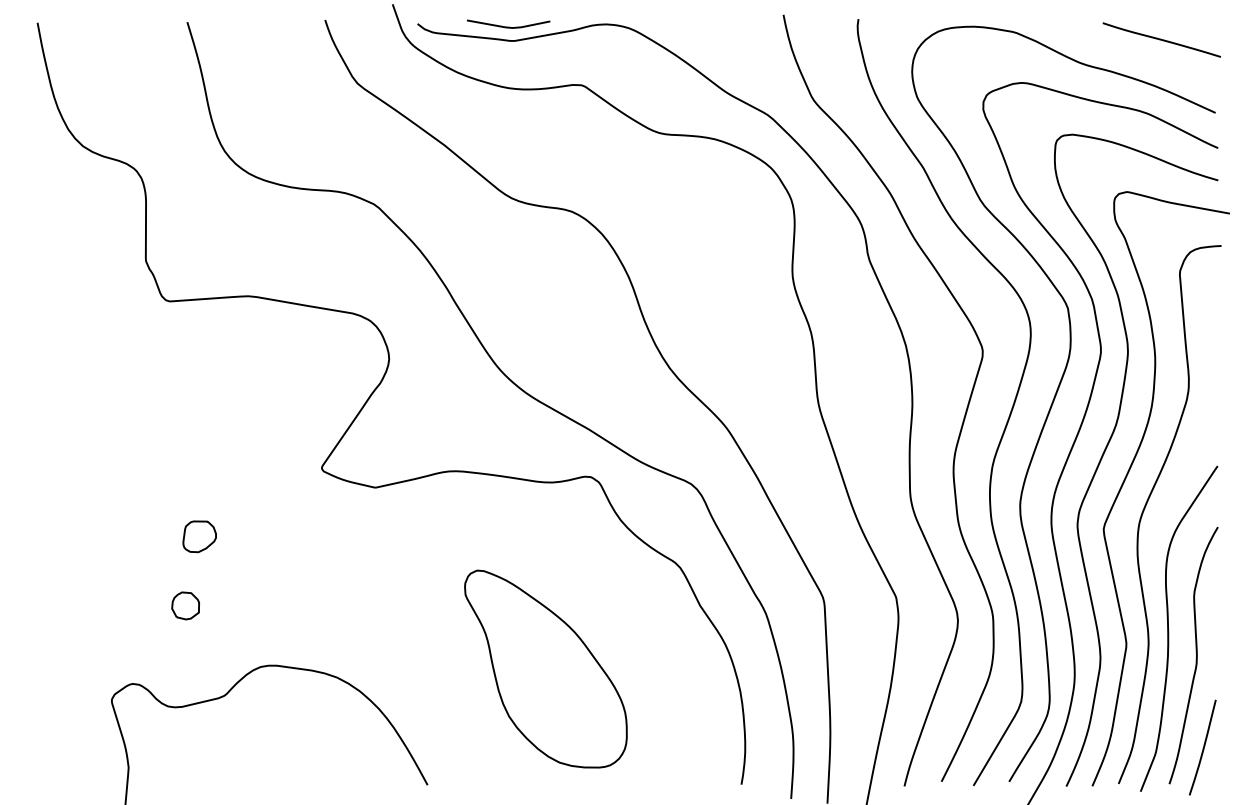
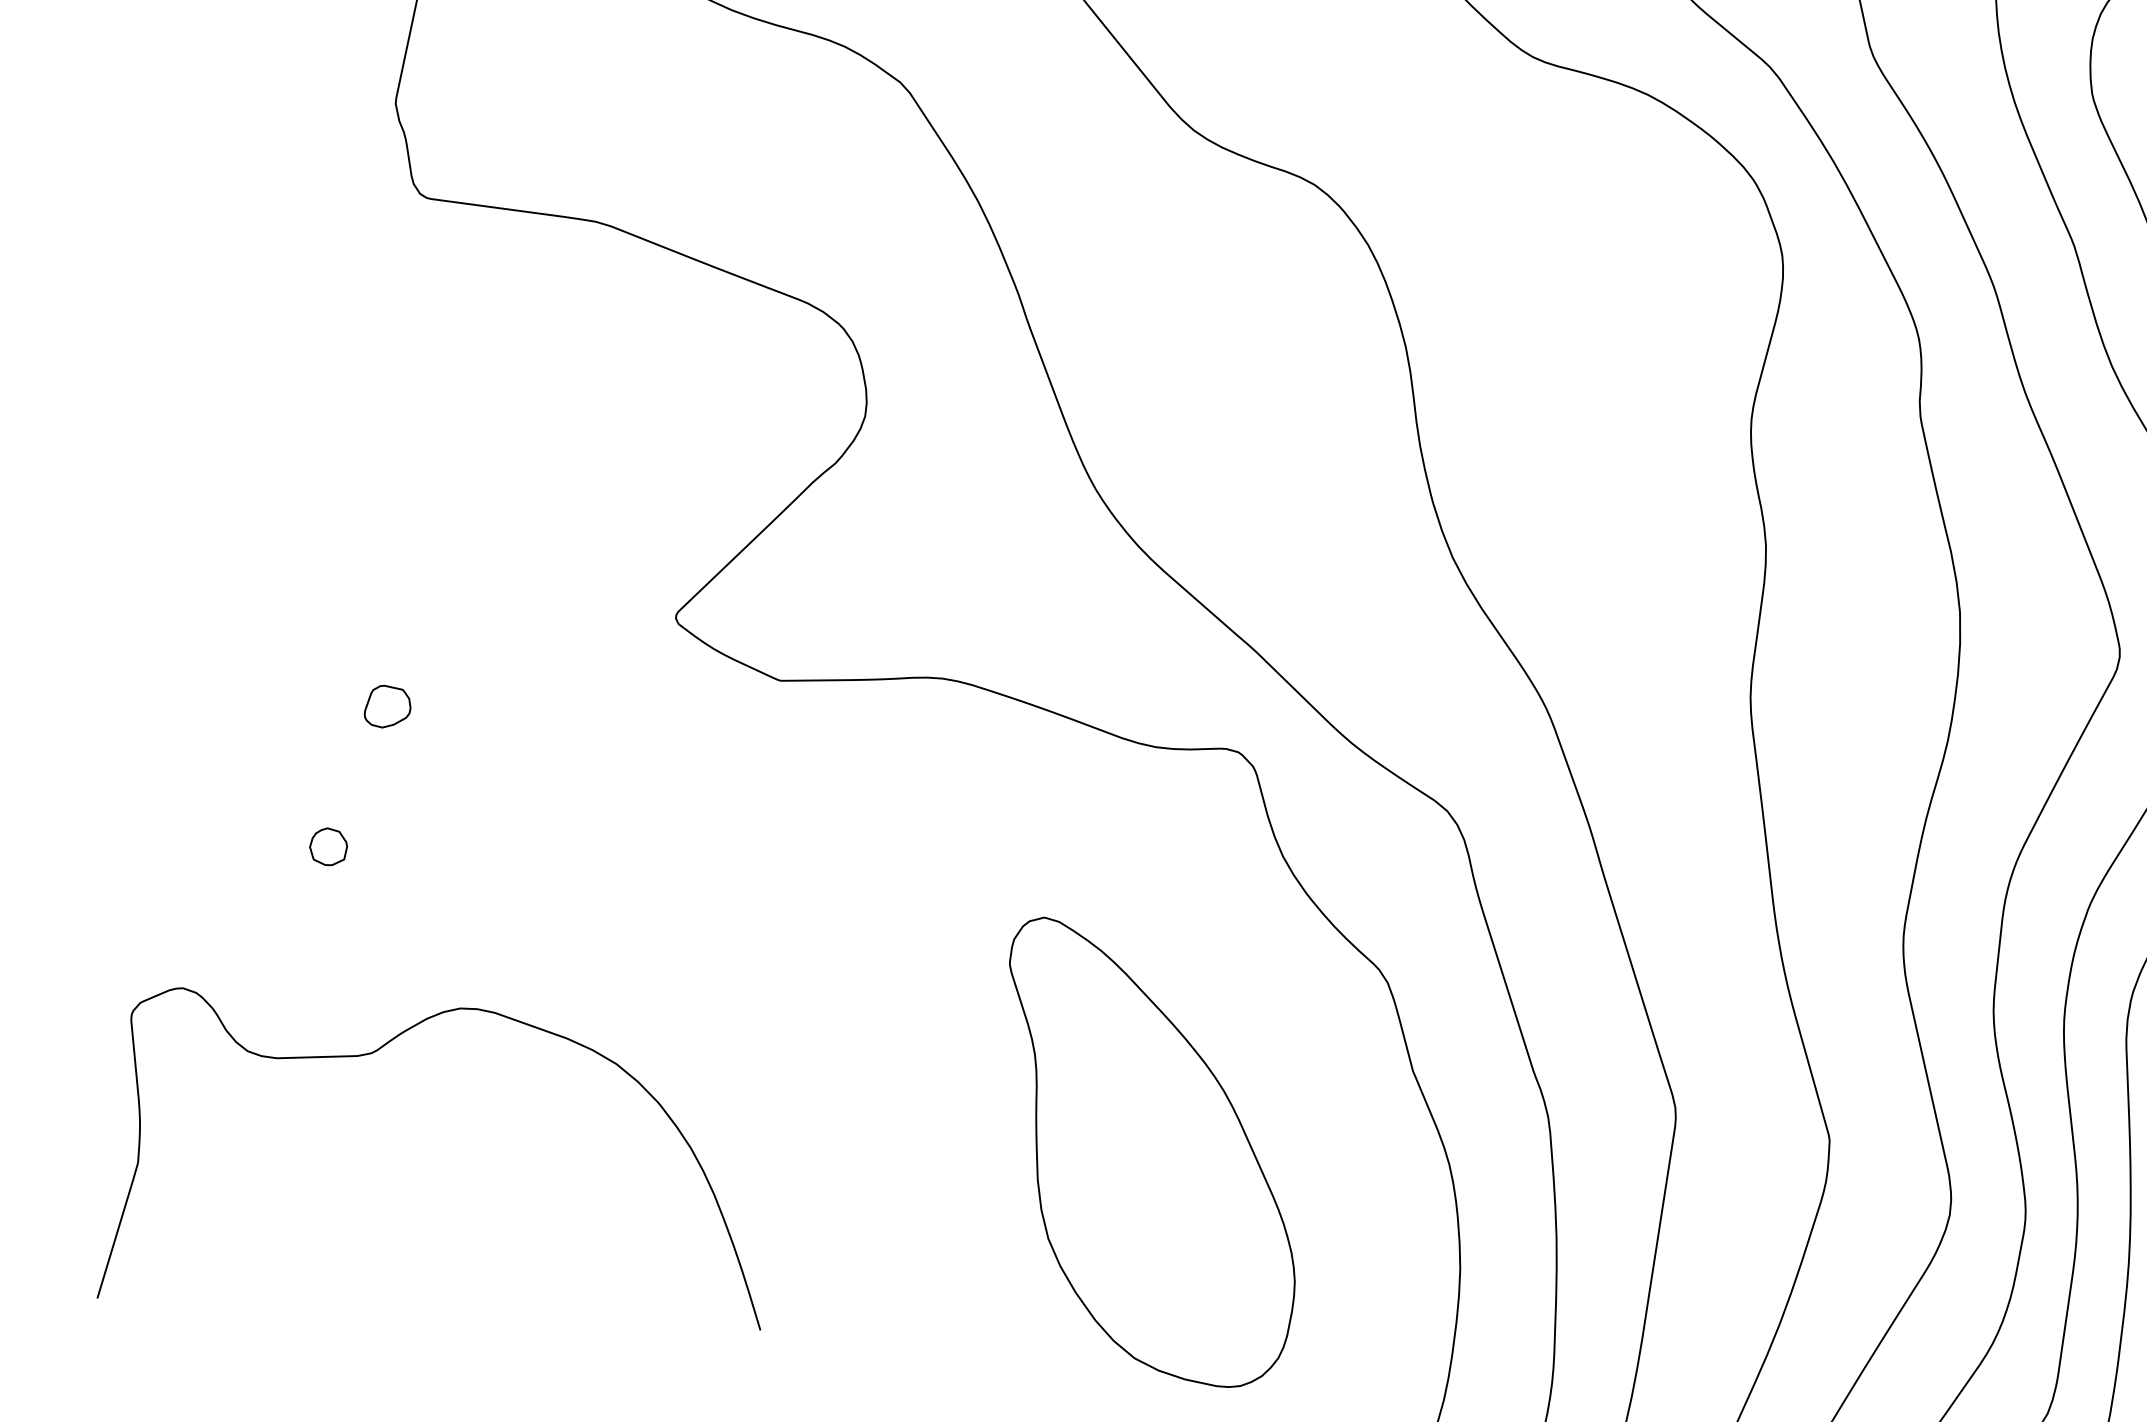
part: (199, 536) -> (388, 706), size x0.62
part: (185, 605) -> (328, 846), size x0.62
part: (545, 668) -> (1146, 1153), moved

